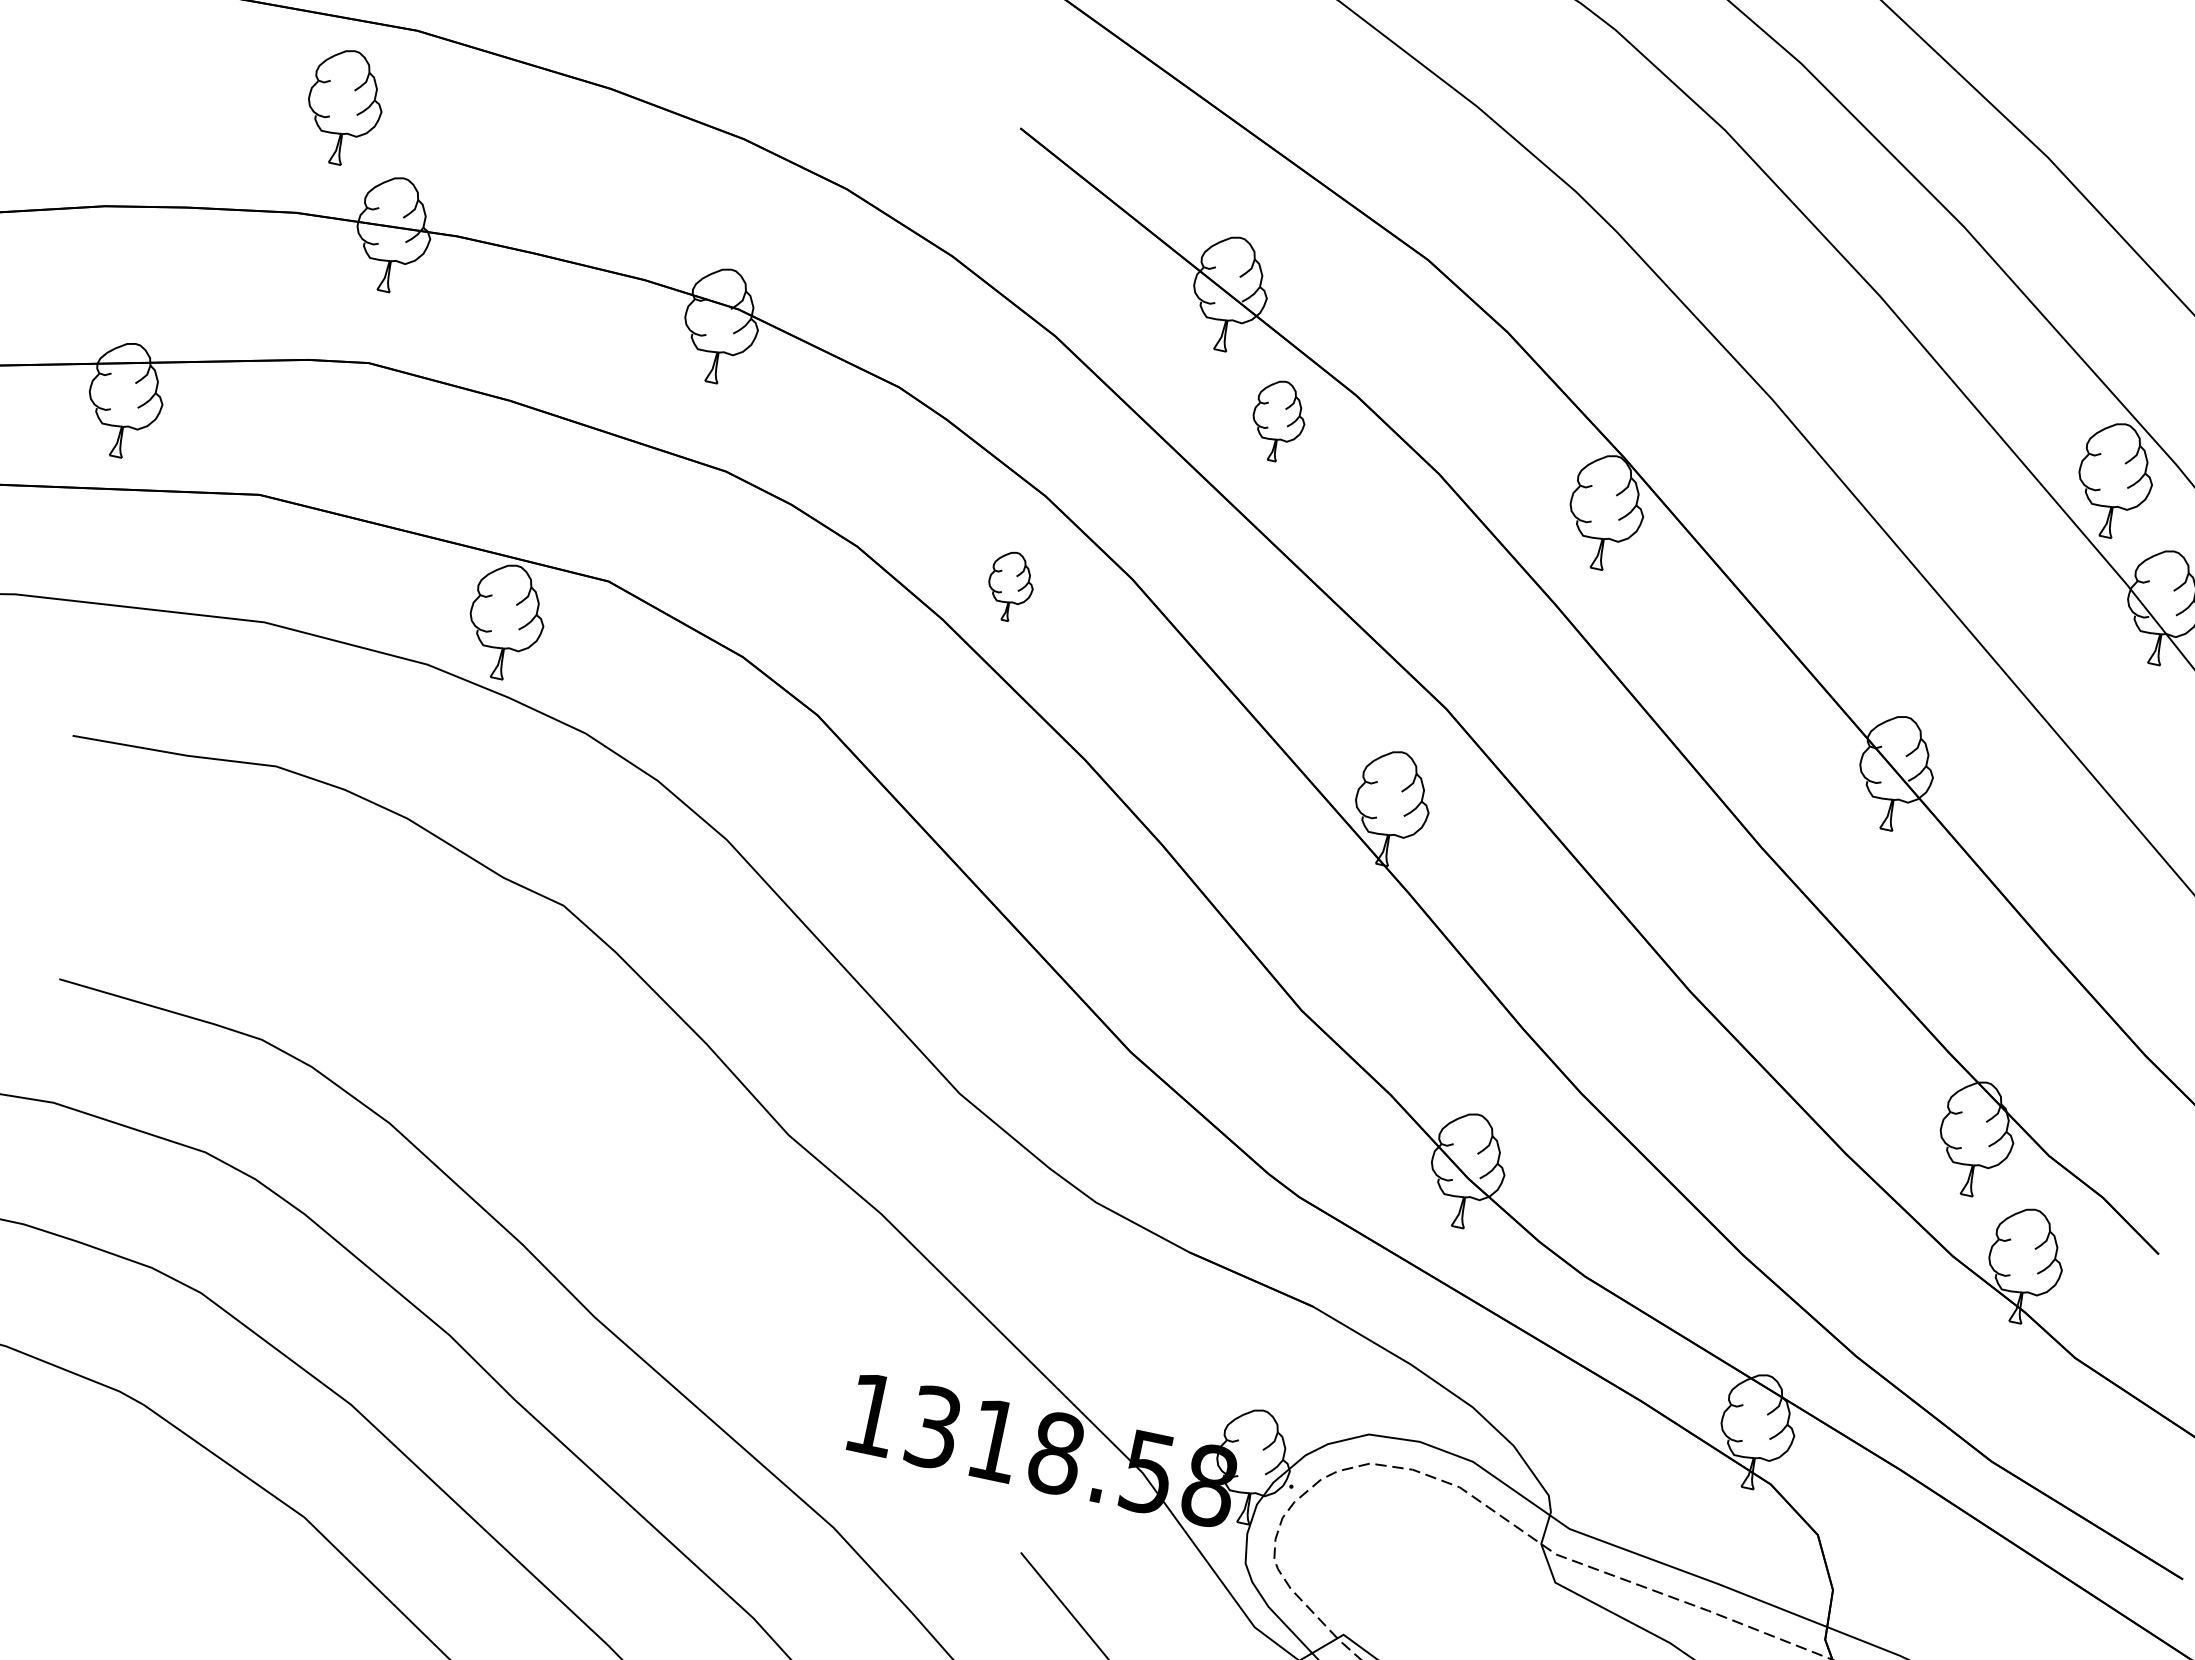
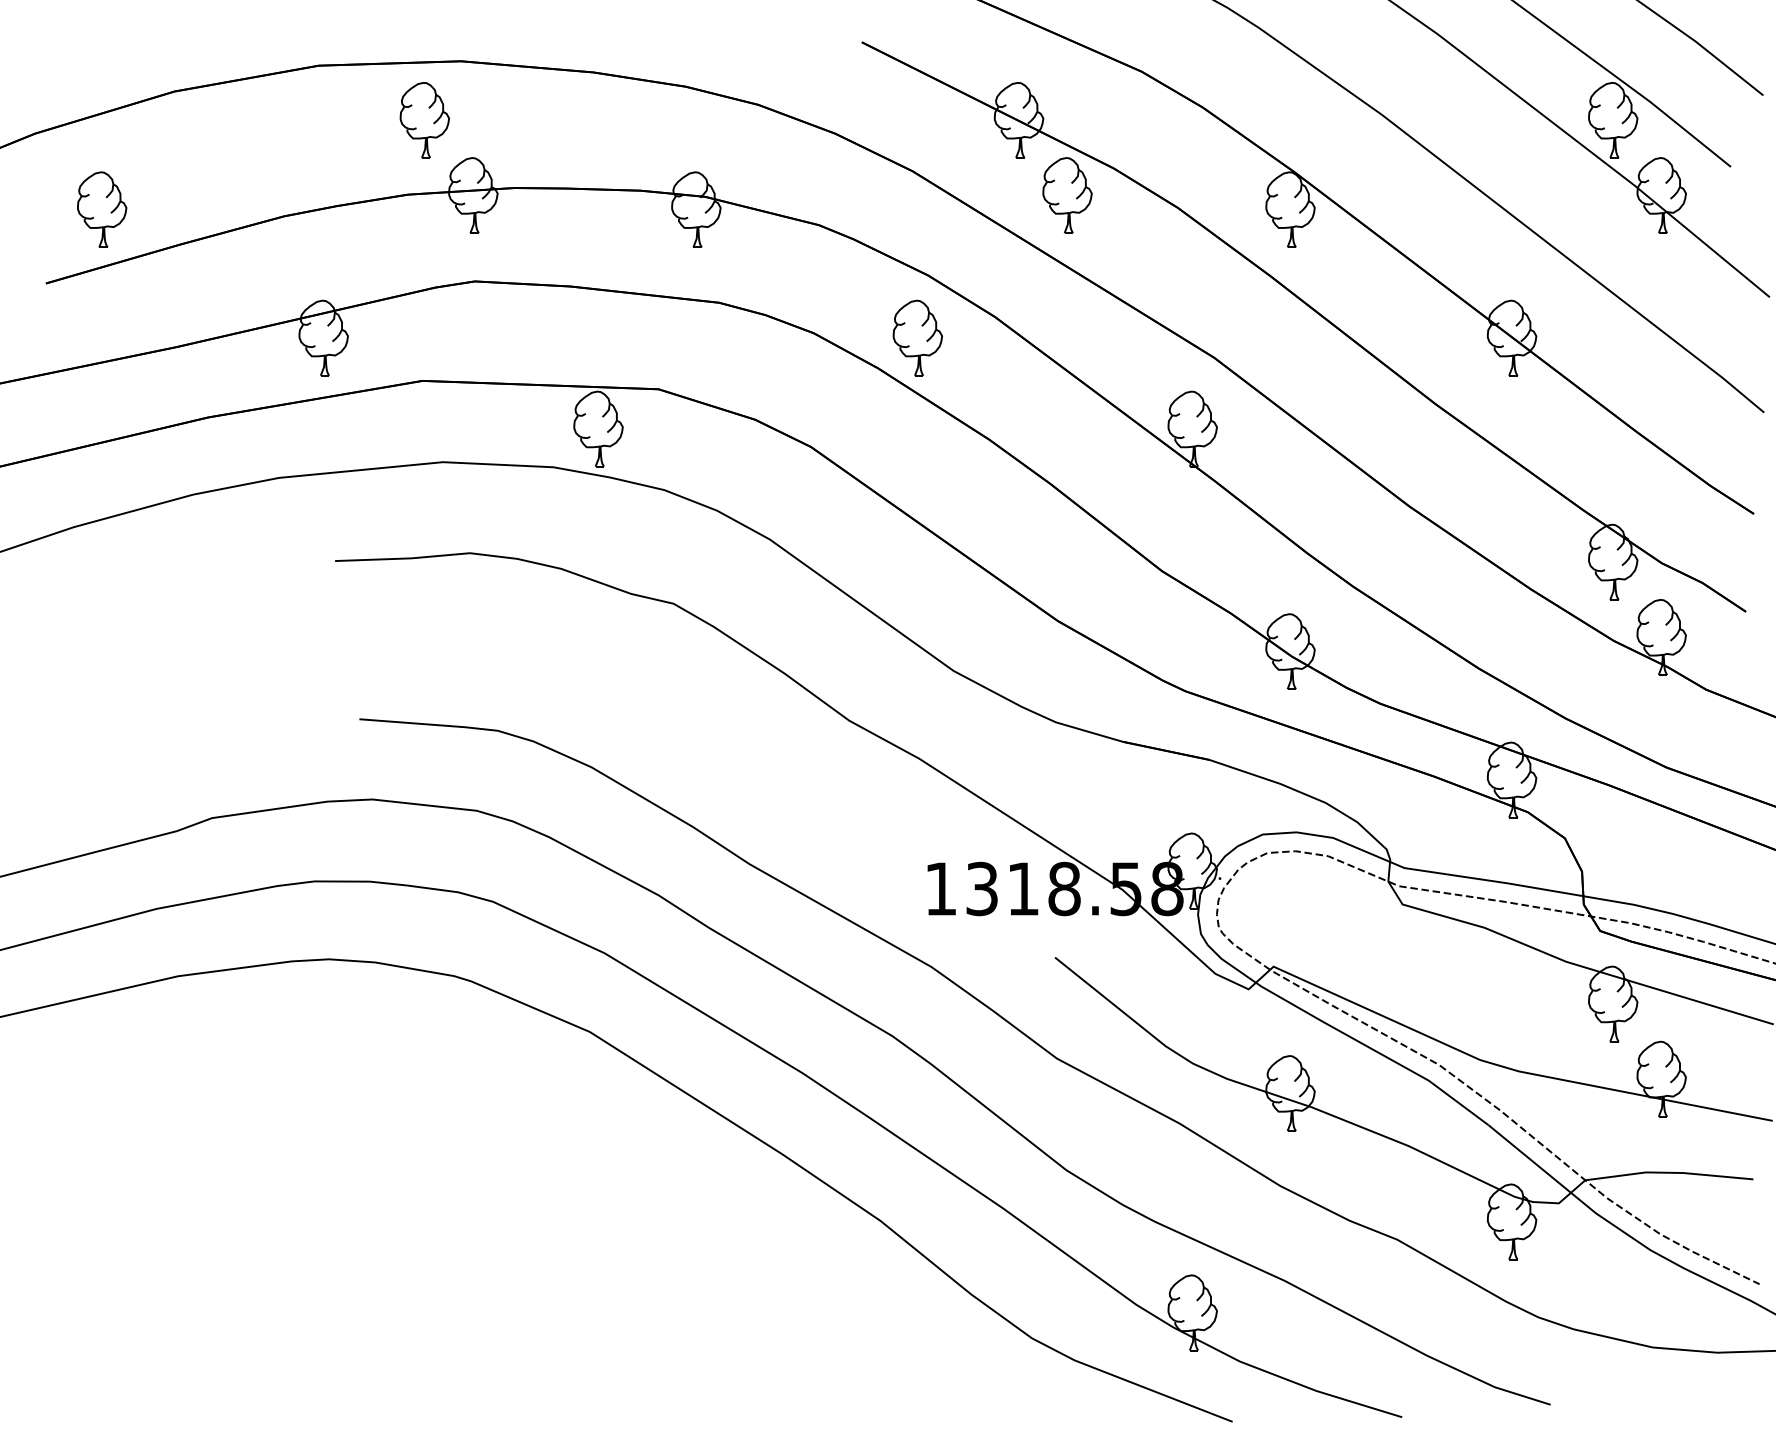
part: (1278, 421) -> (1067, 195), size x1.43
part: (1010, 585) -> (917, 337), size x1.67

